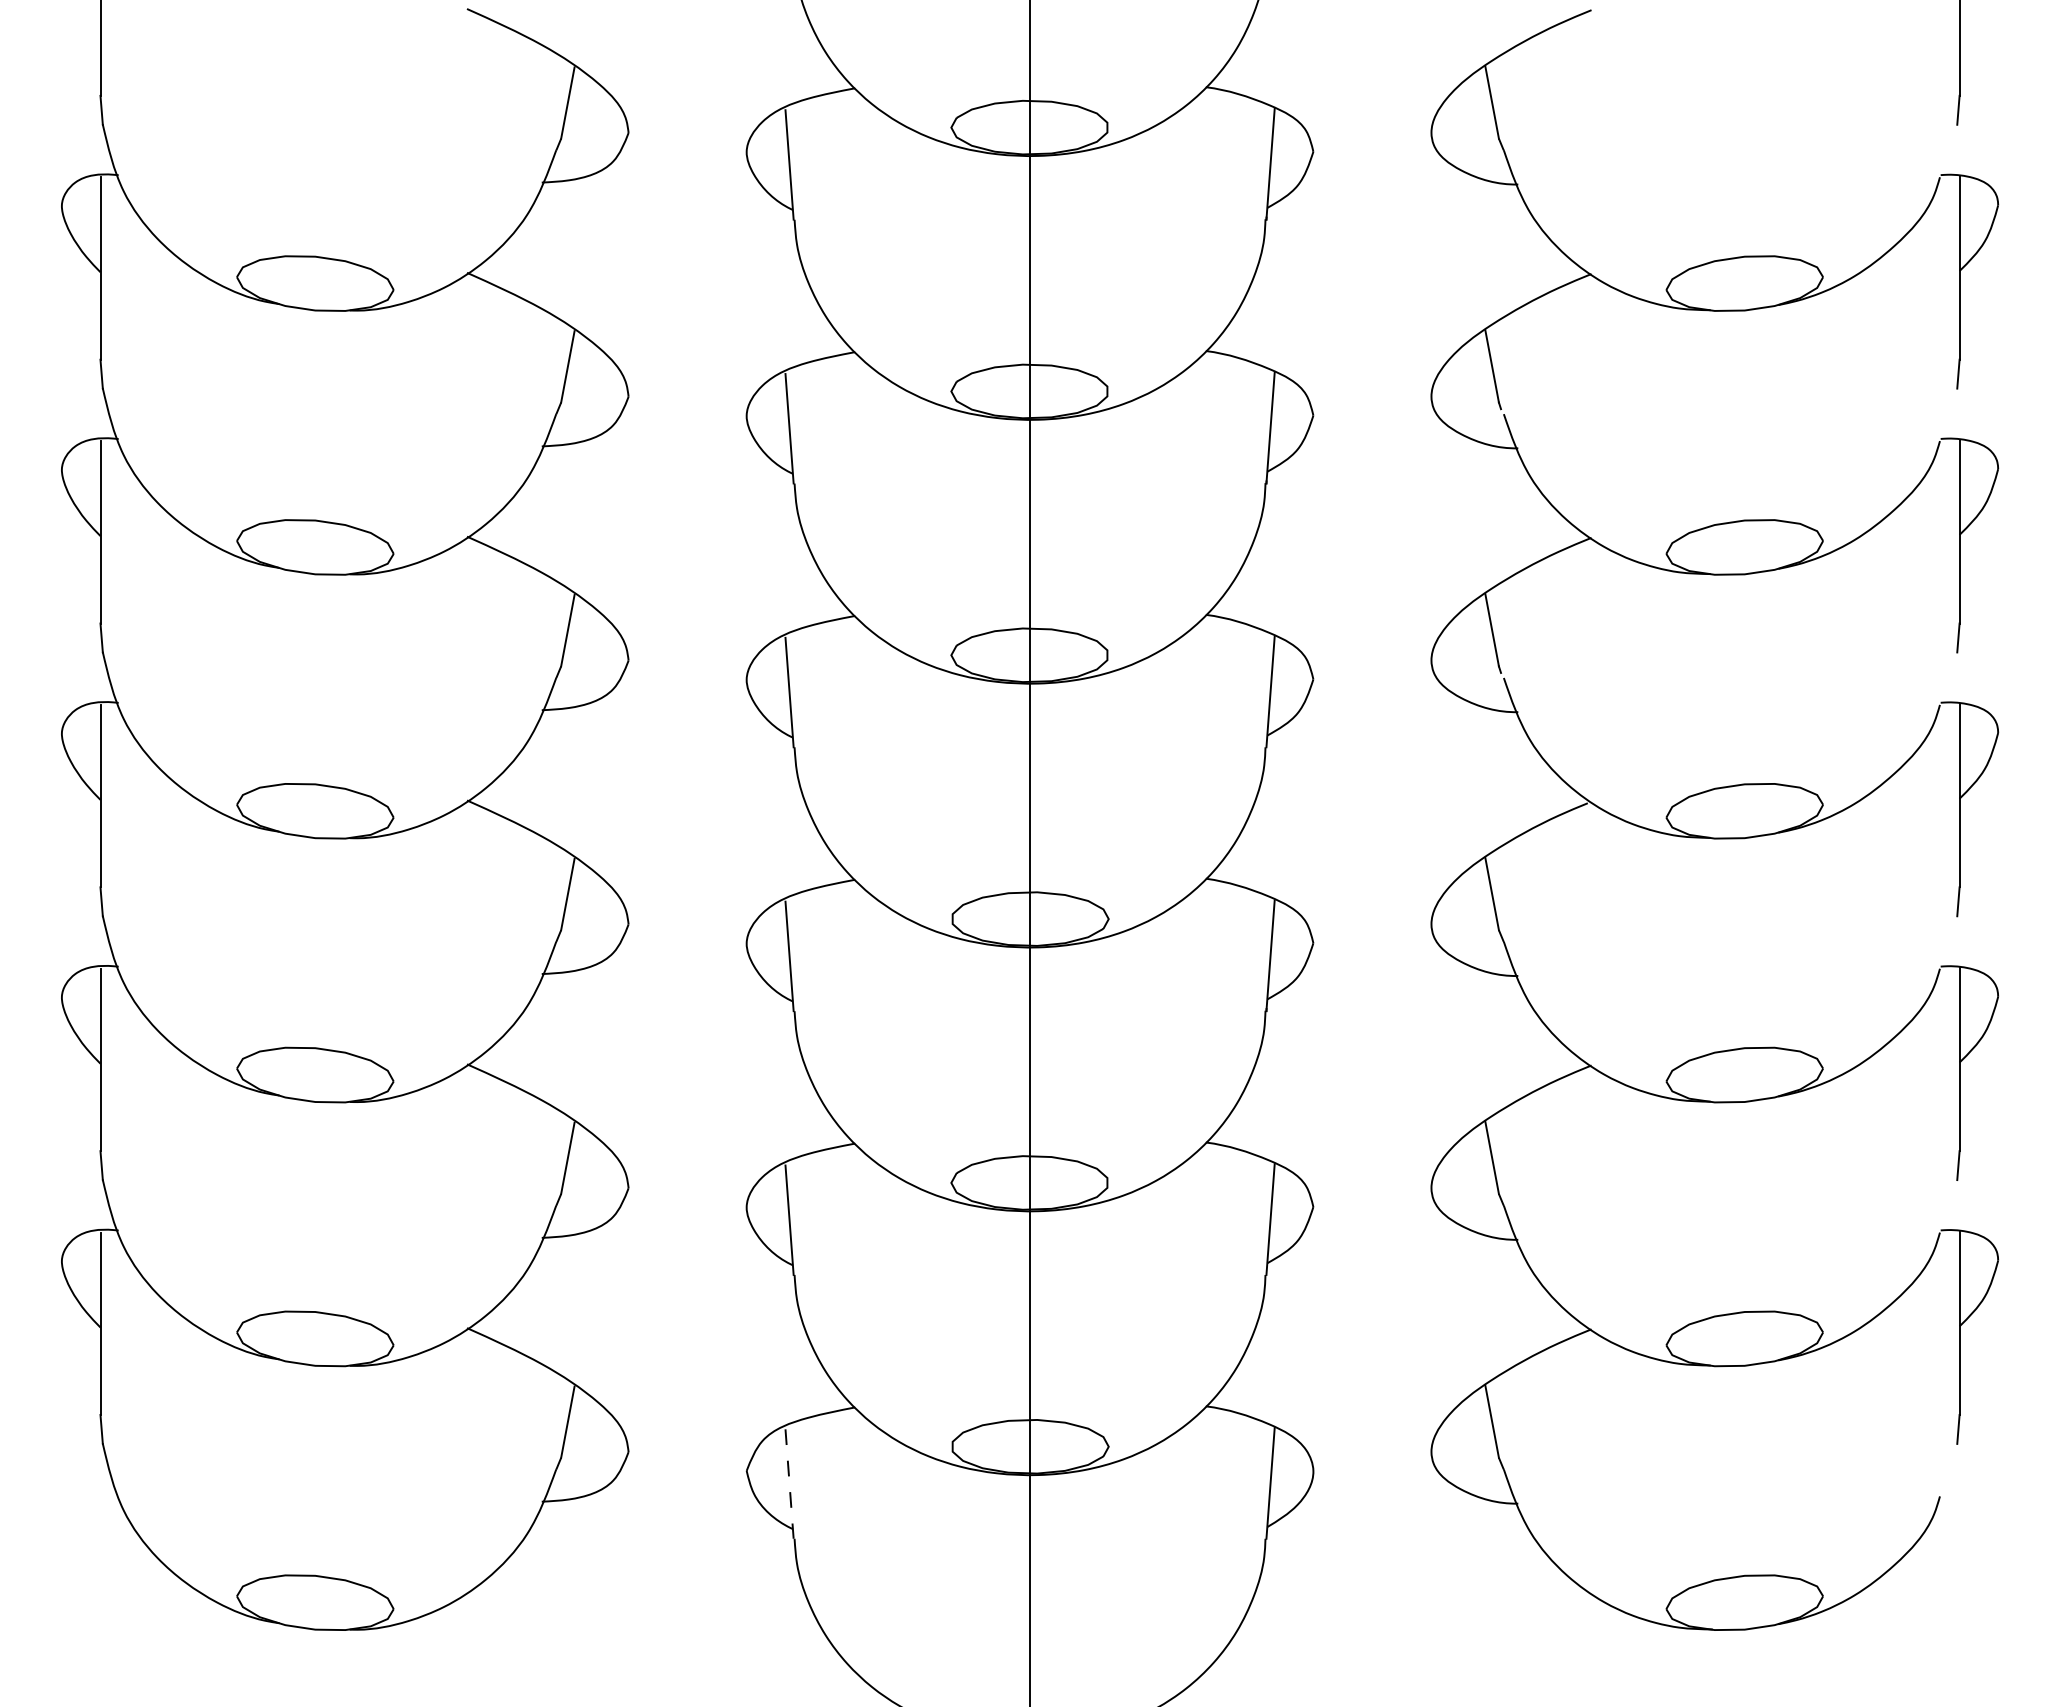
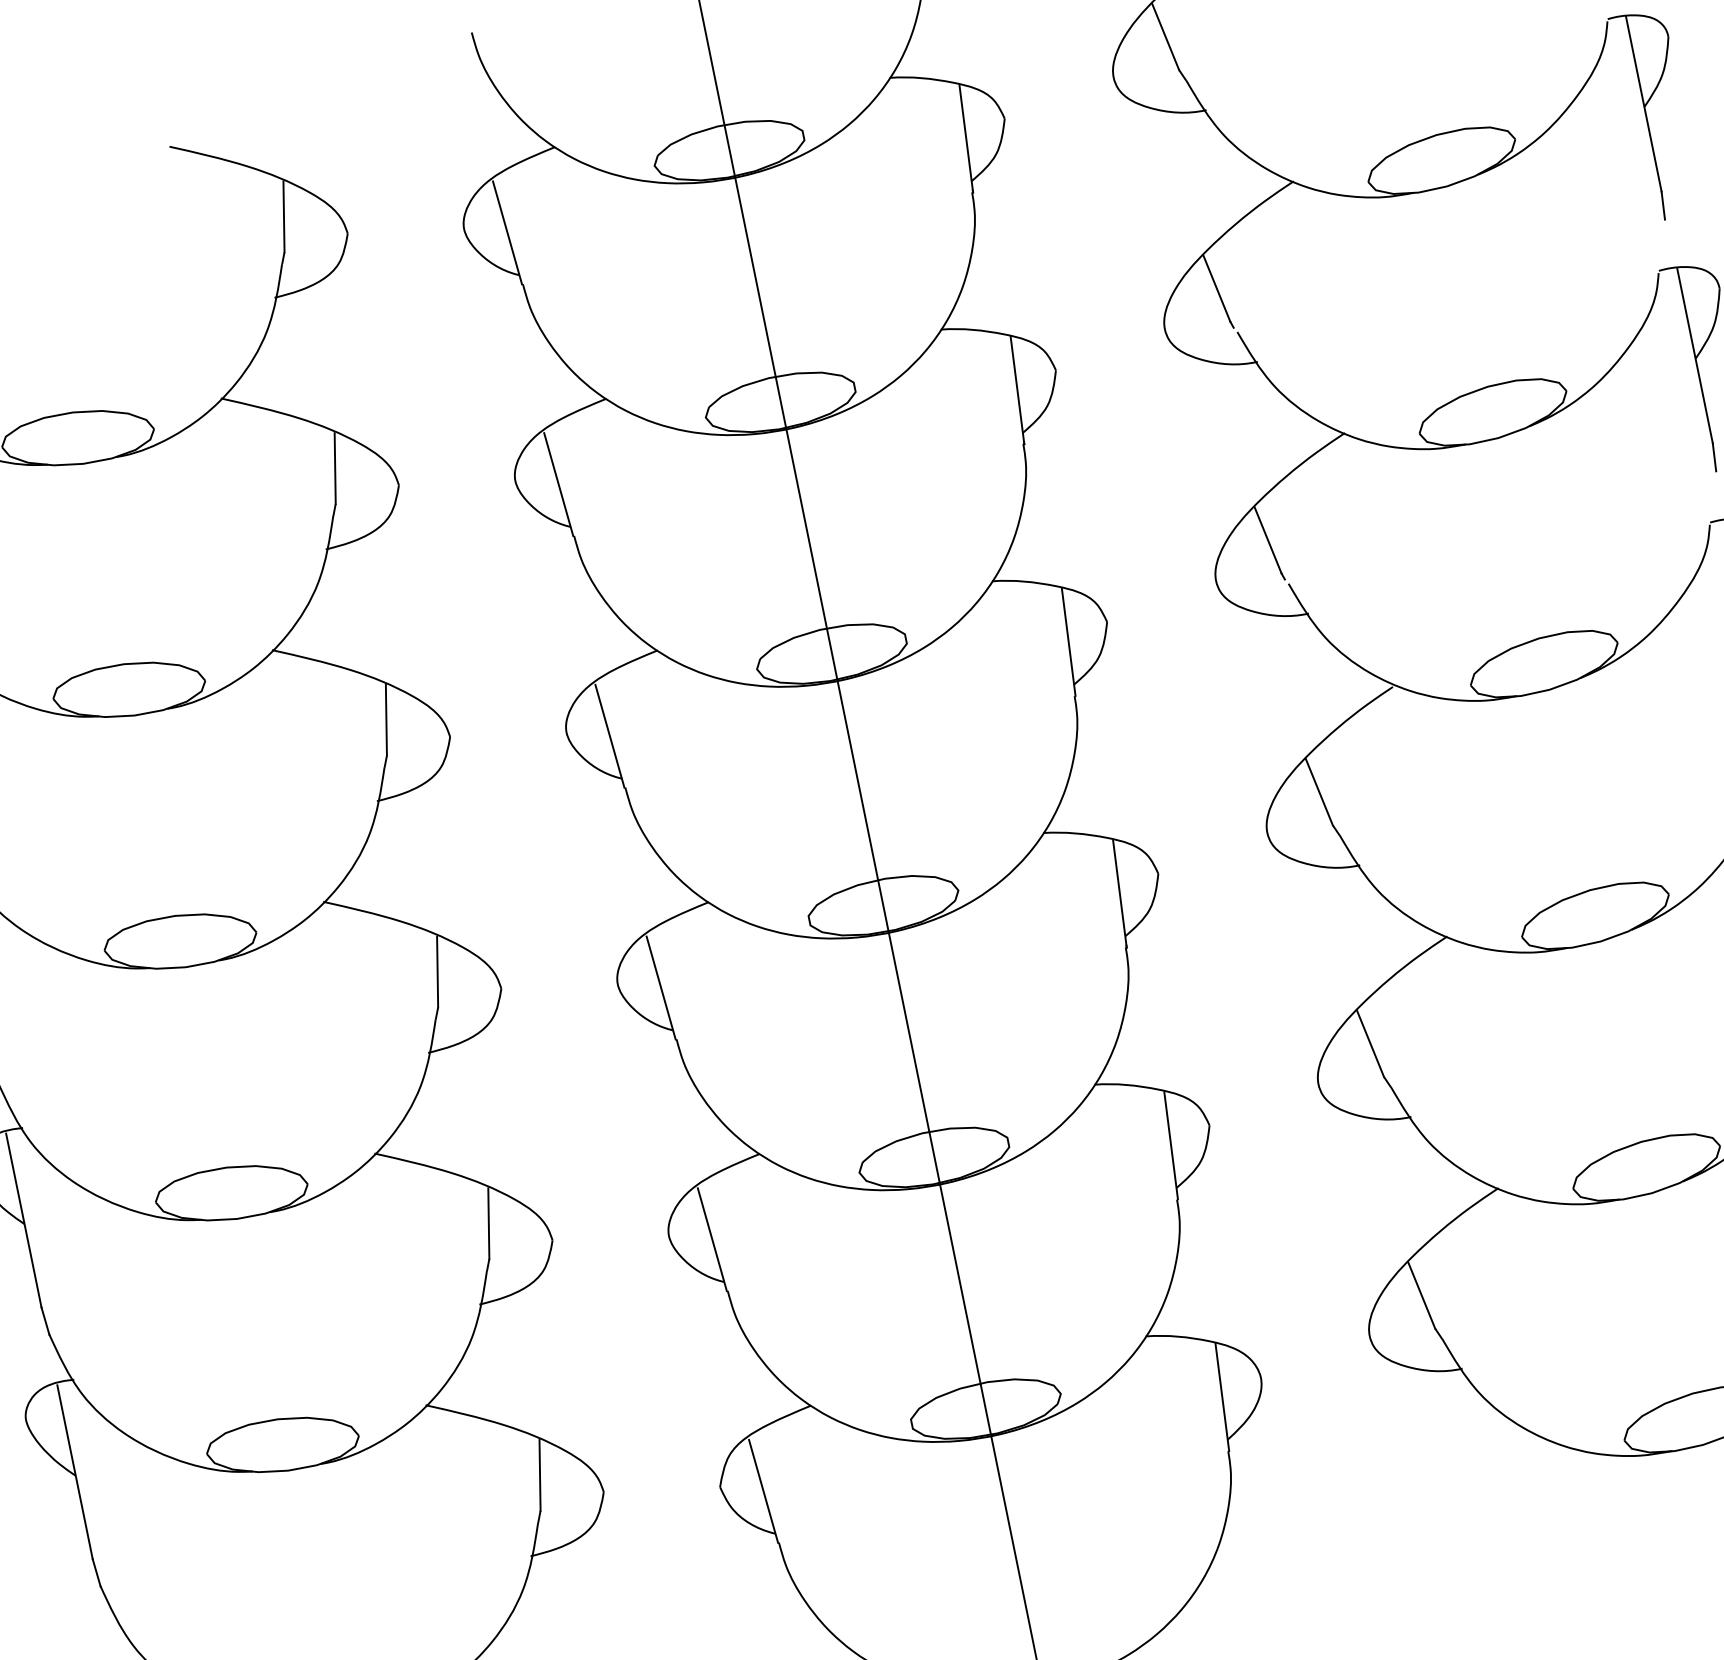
line: (789, 1484) -> (763, 1491), dashed -> solid

